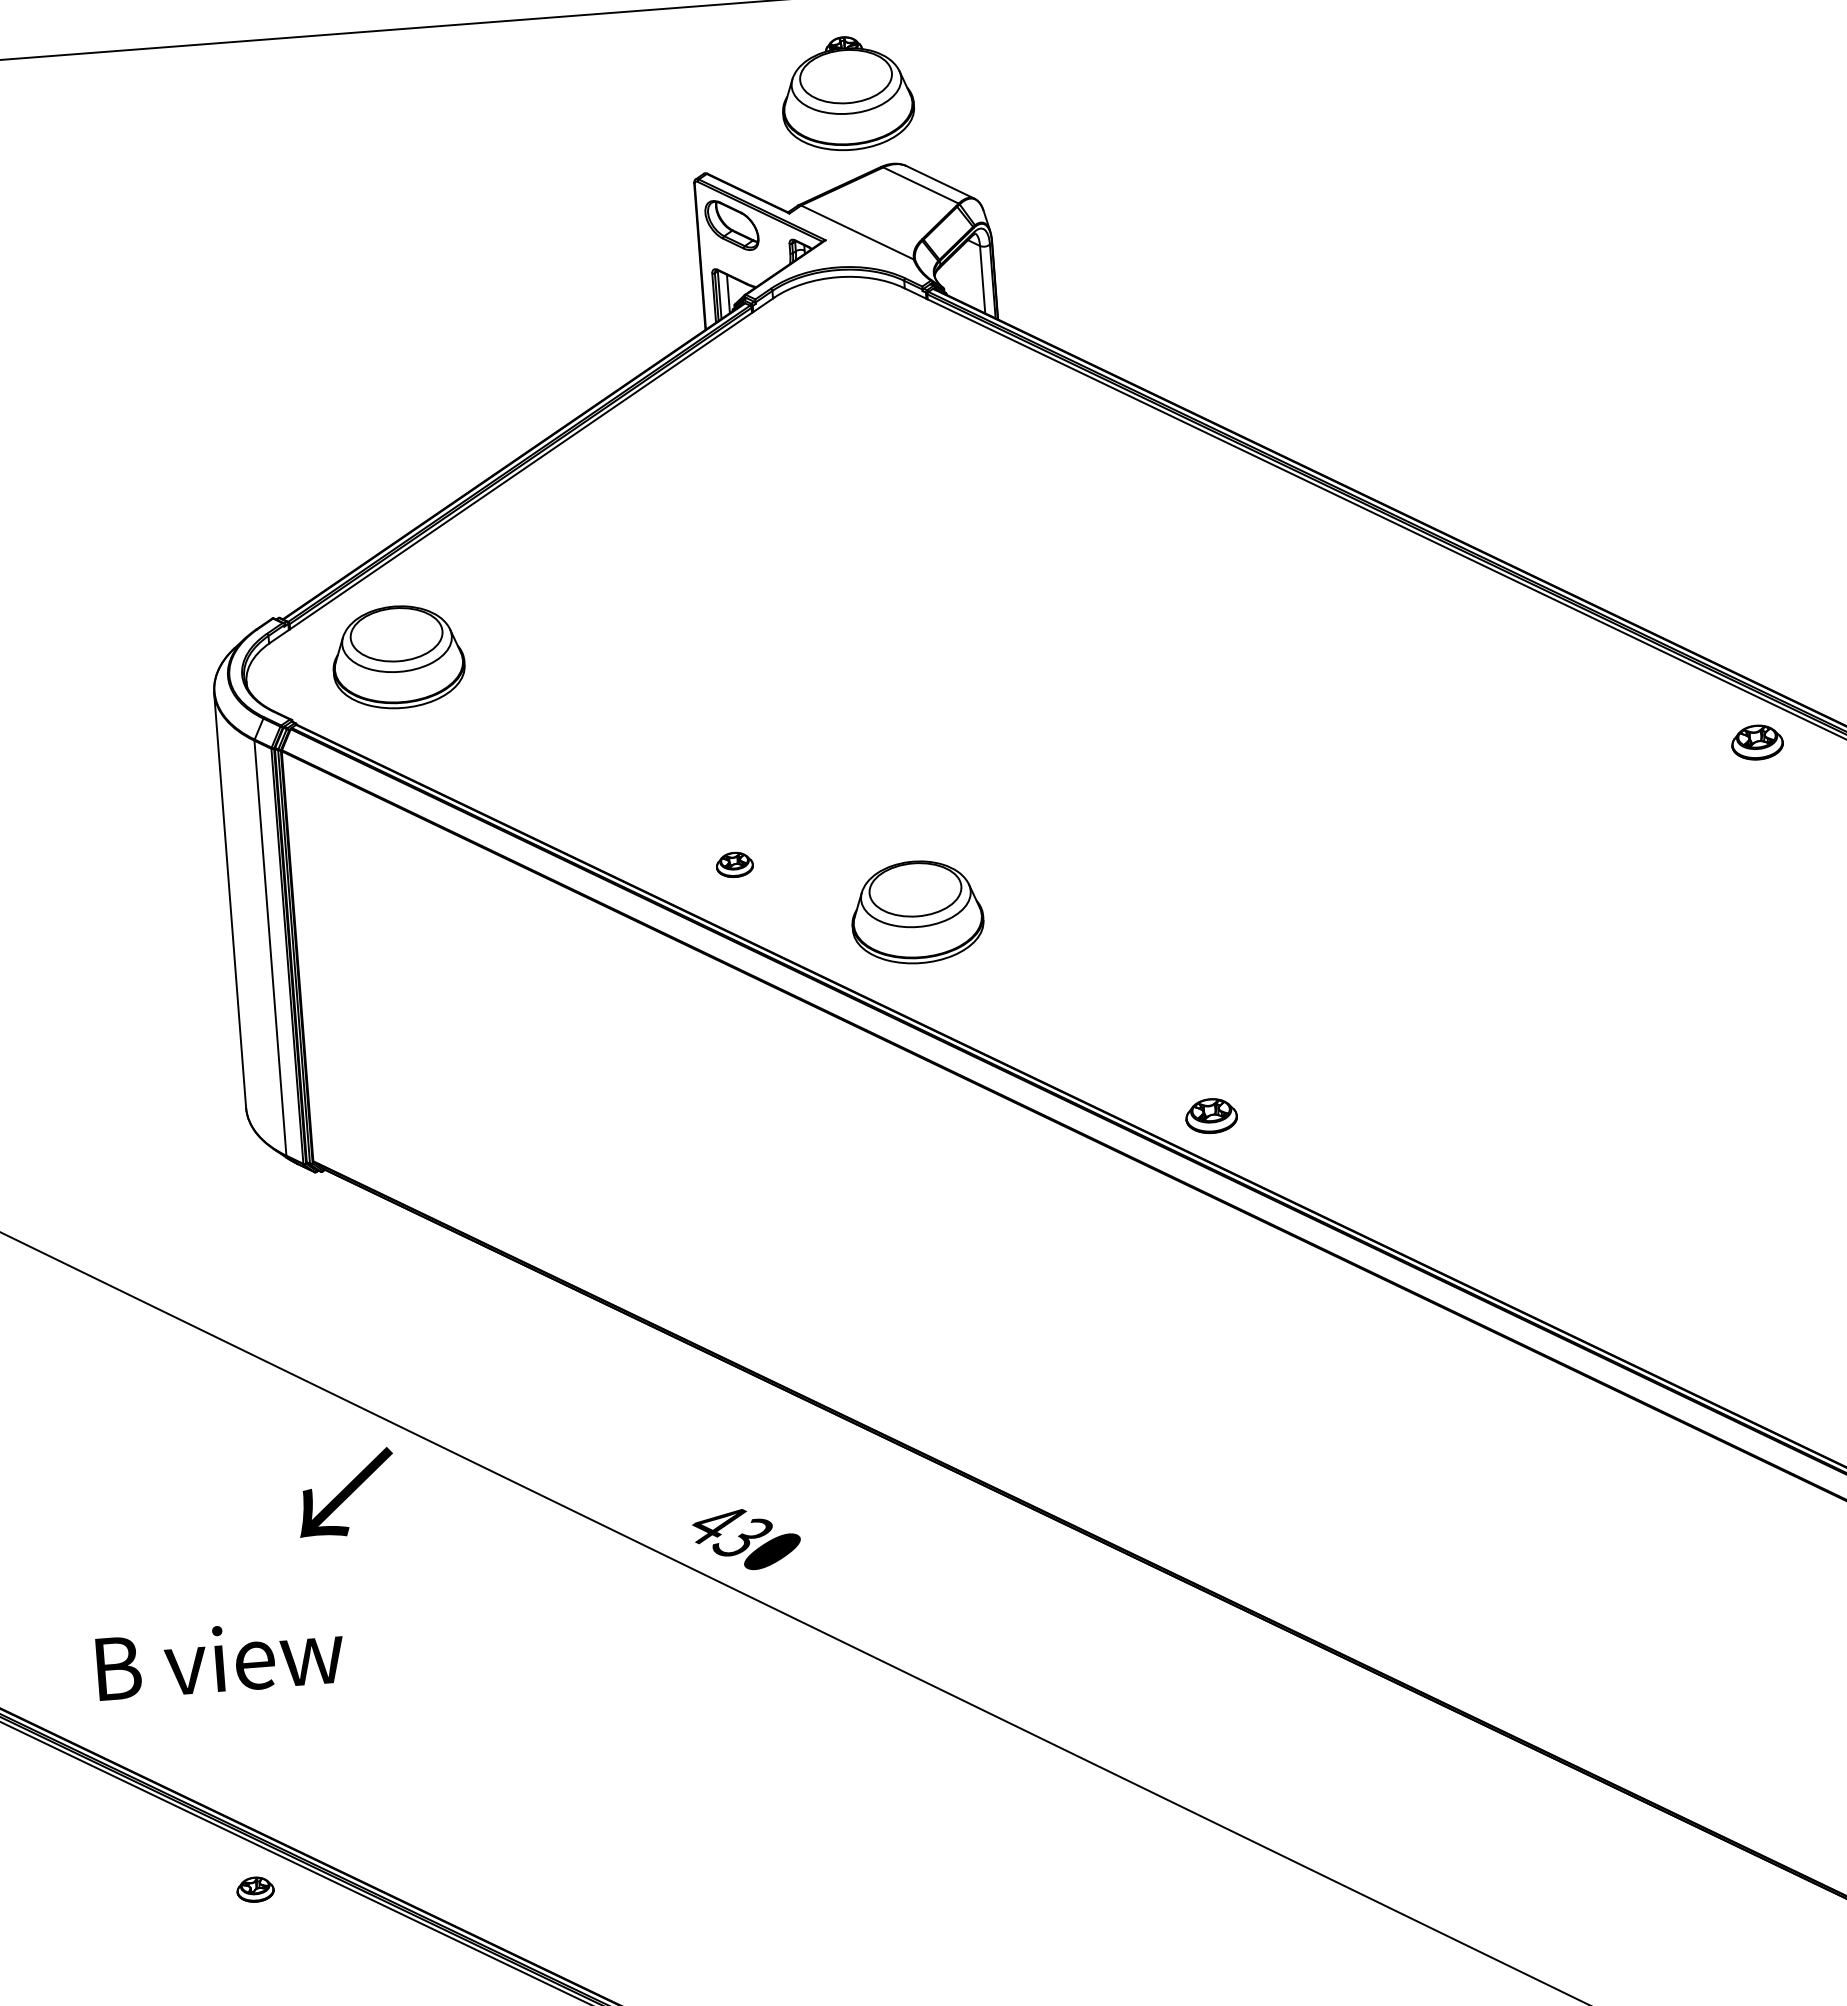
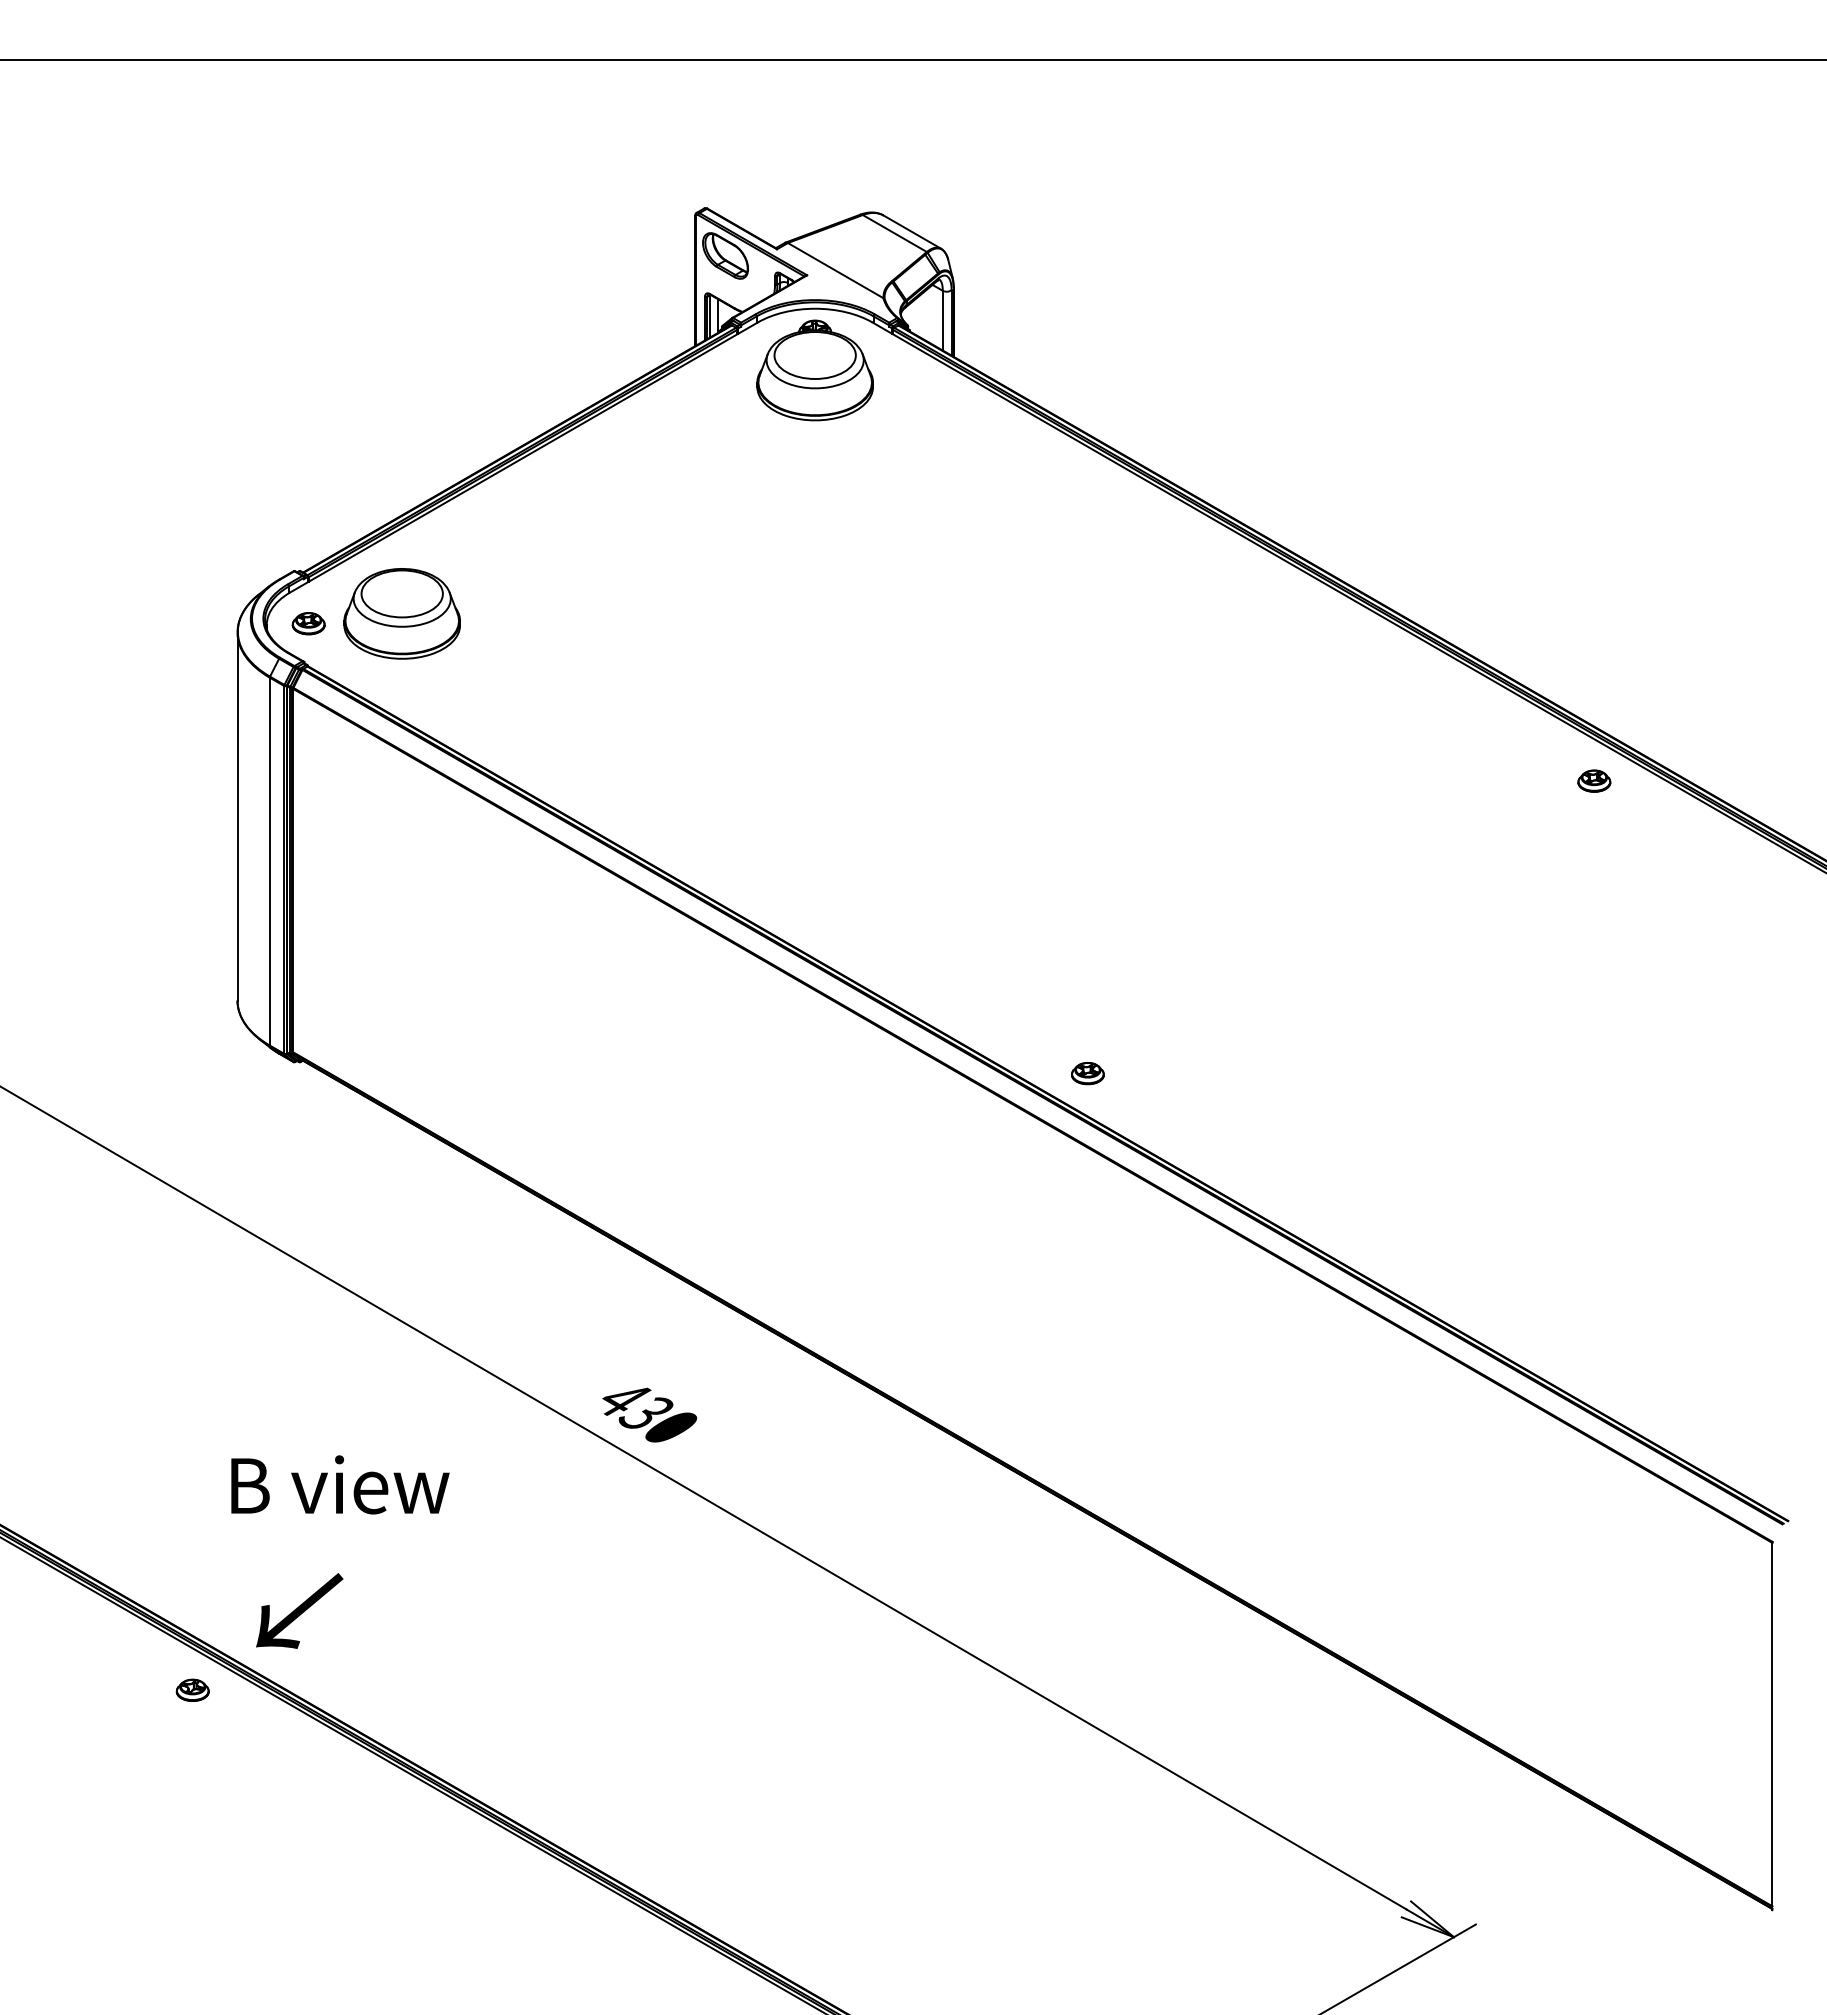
part: (846, 93) -> (814, 370), moved
part: (1757, 741) -> (1594, 780), size x0.71
part: (734, 864) -> (308, 623), moved
part: (916, 912) -> (841, 873), removed
part: (1211, 1116) -> (1087, 1073), size x0.71
text: (346, 1492) -> (299, 1610), moved
text: (220, 1658) -> (340, 1484), moved

